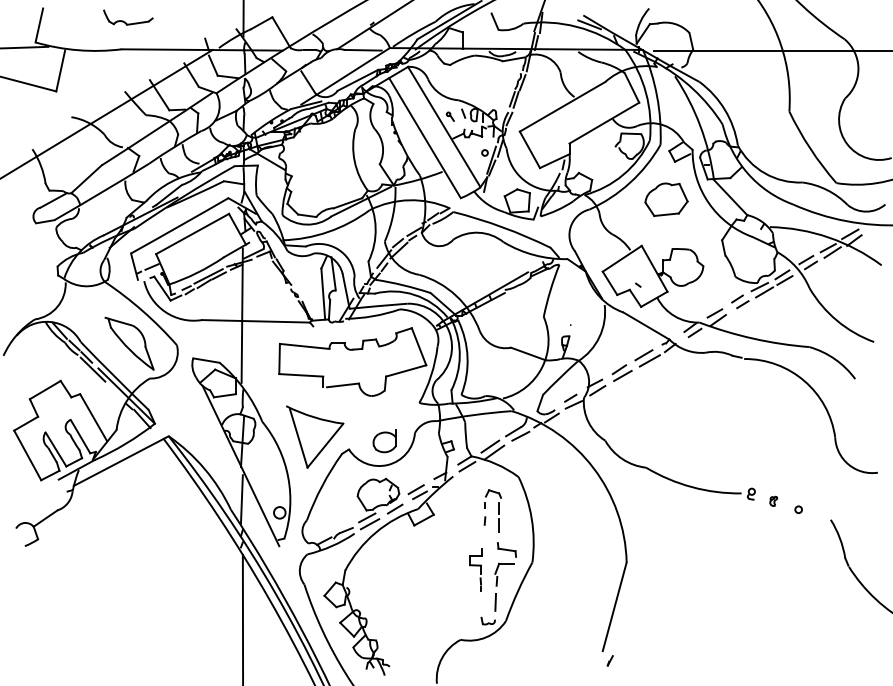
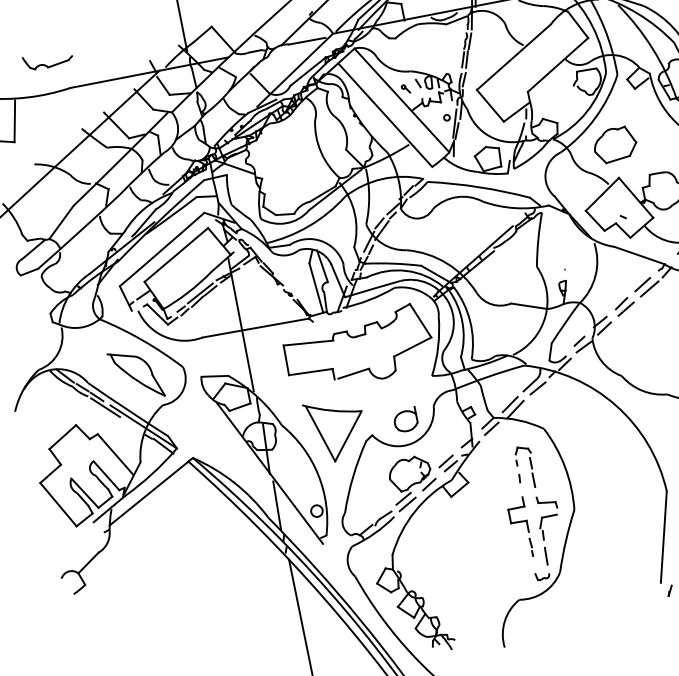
part: (128, 17) -> (48, 60), moved
part: (666, 199) -> (615, 144), moved
part: (475, 569) -> (519, 527), size x1.43

